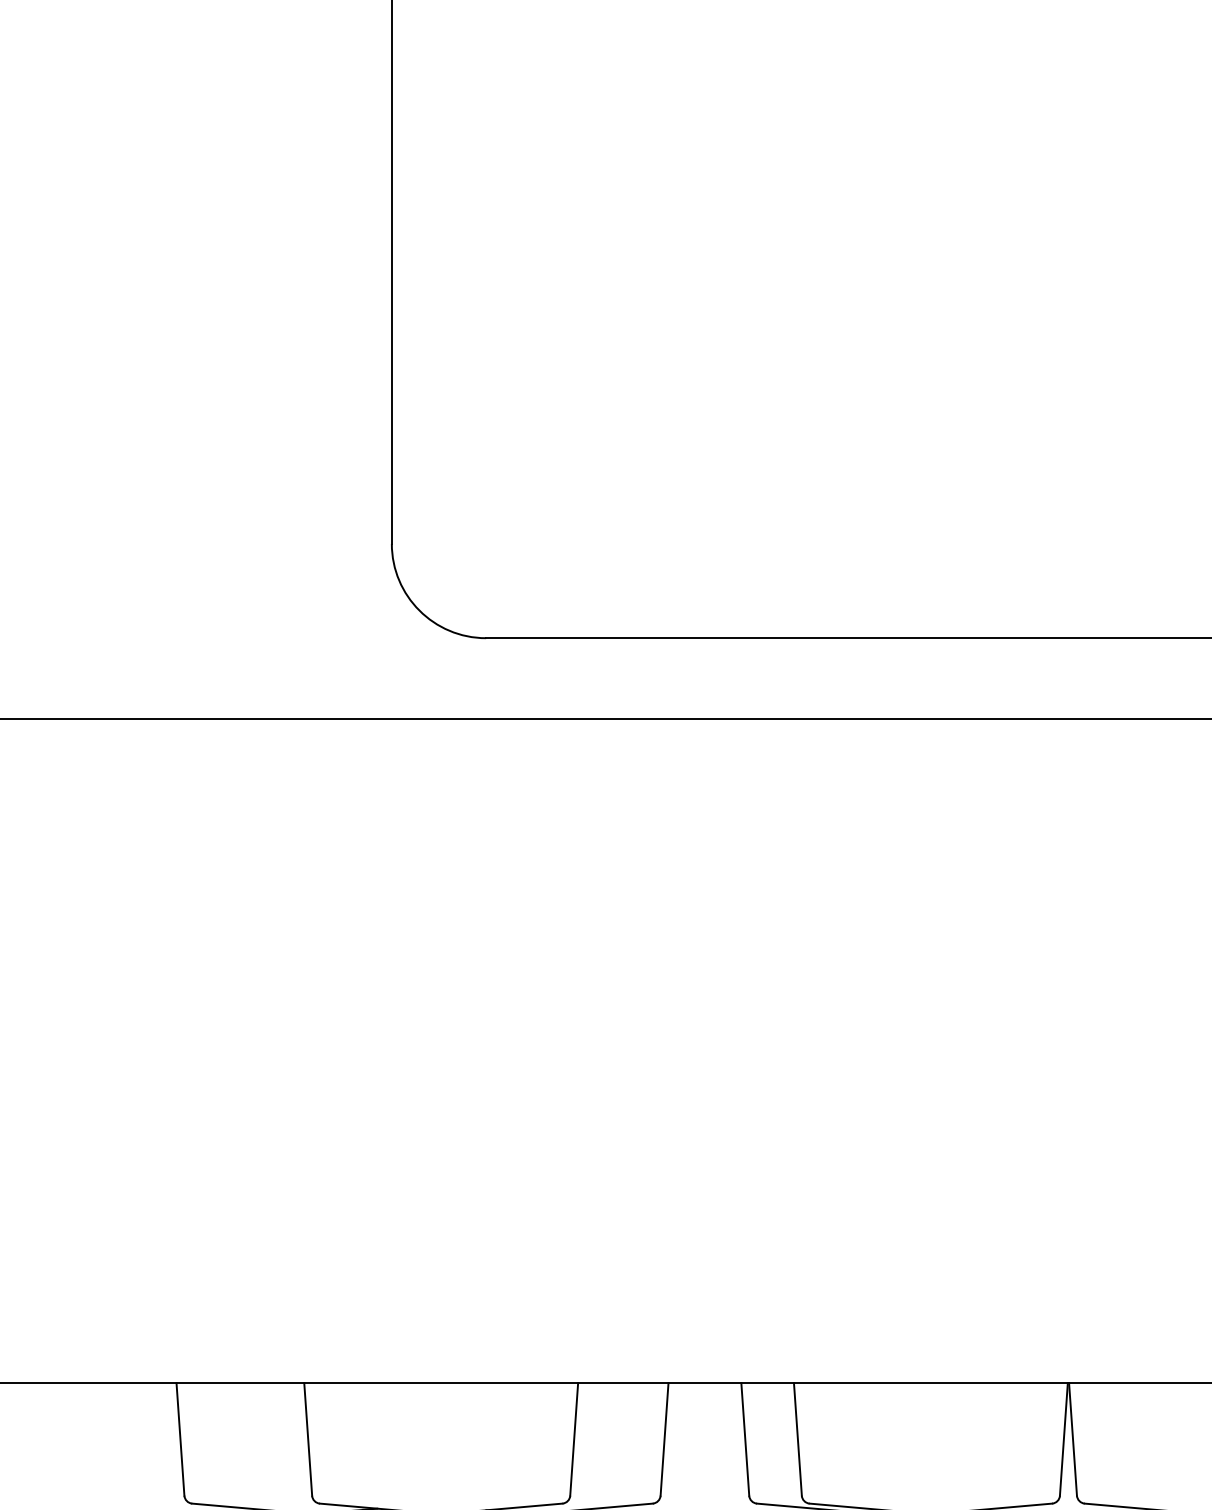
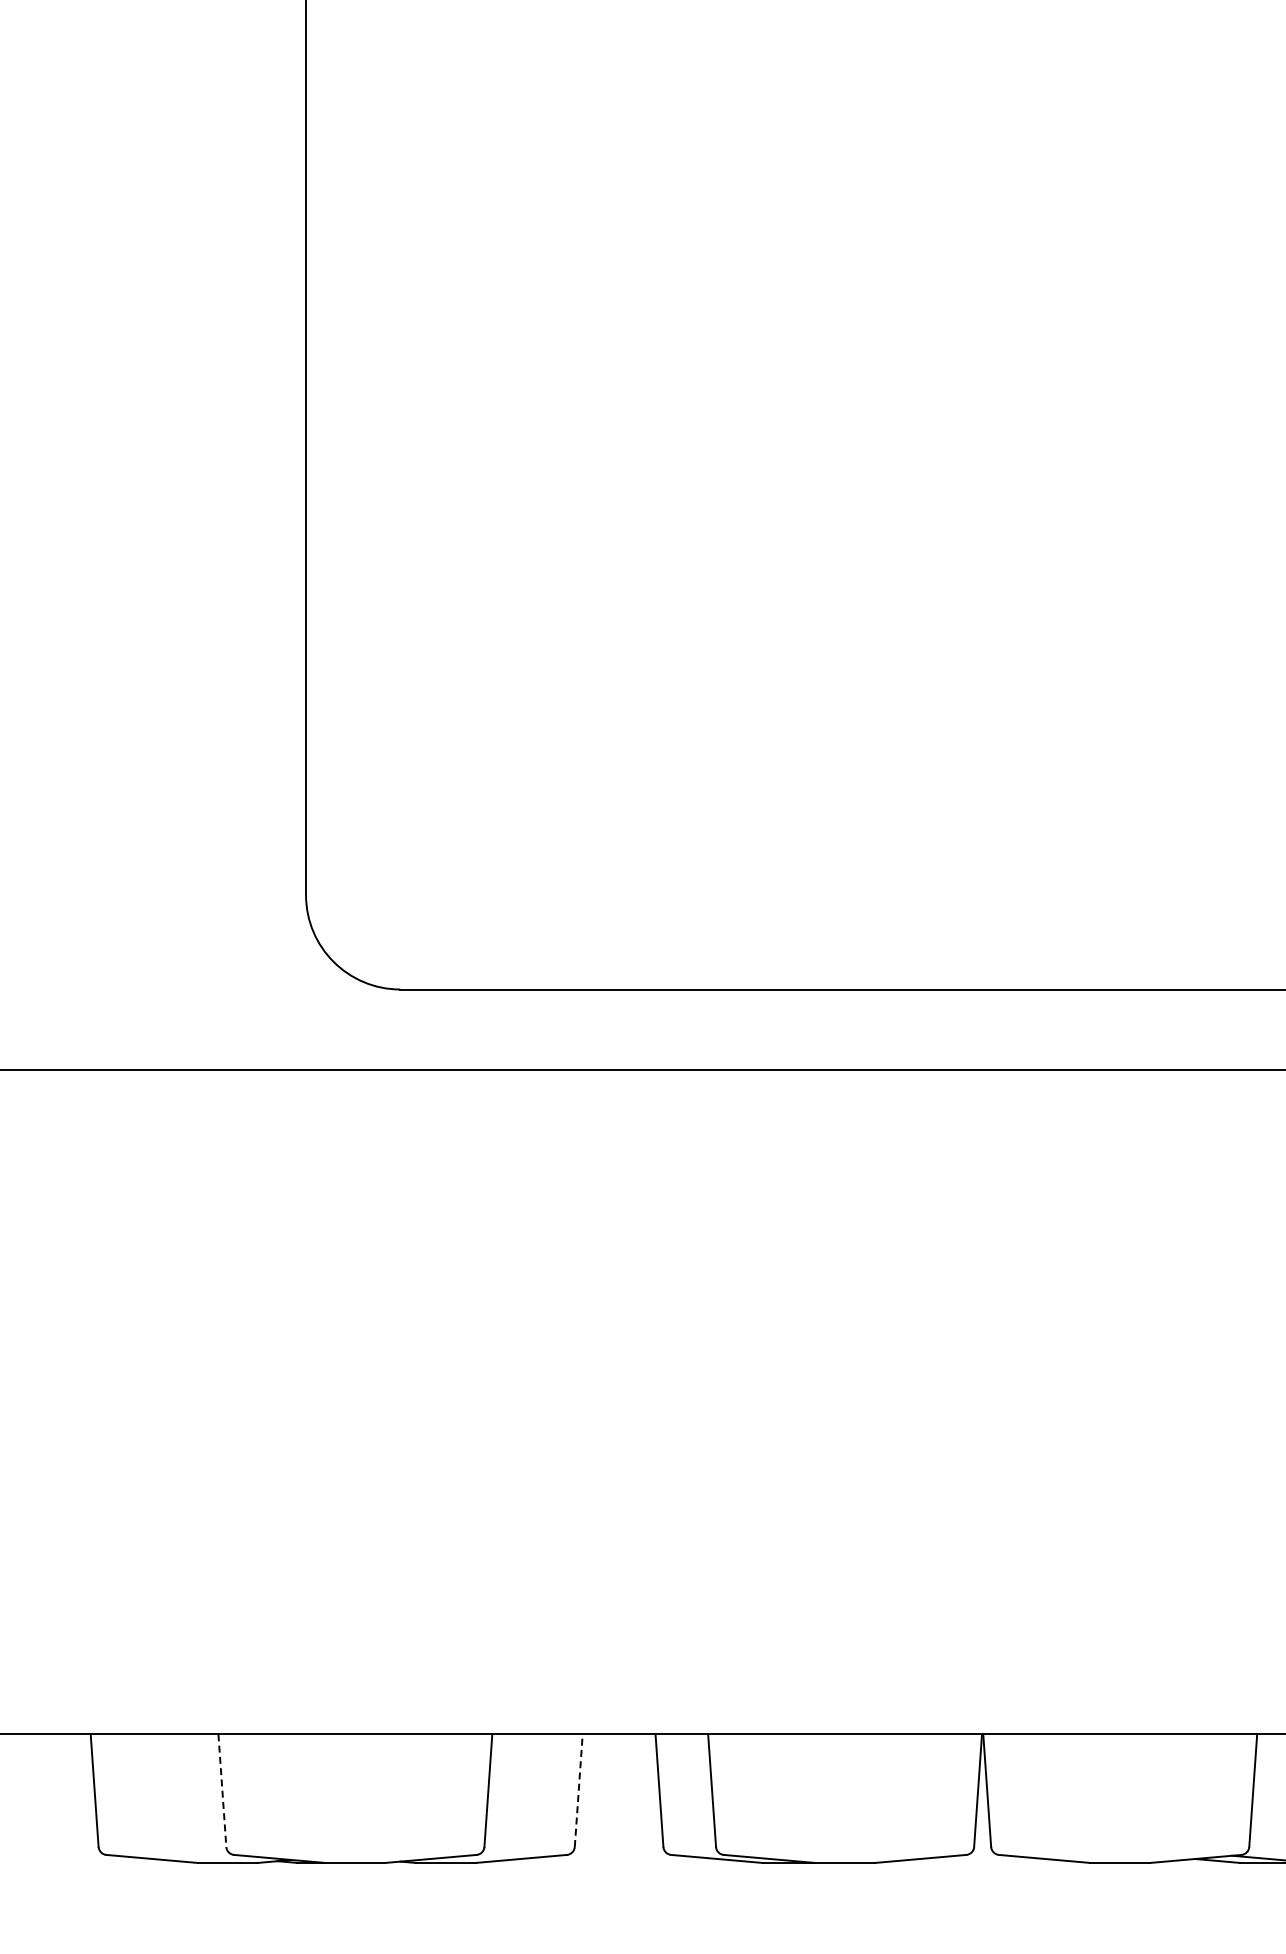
line: (664, 1439) -> (578, 1790), solid -> dashed
line: (308, 1440) -> (222, 1791), solid -> dashed

